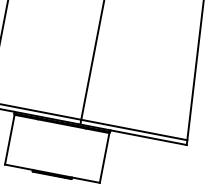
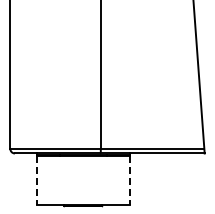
line: (10, 140) -> (37, 181), solid -> dashed
line: (104, 158) -> (129, 181), solid -> dashed

